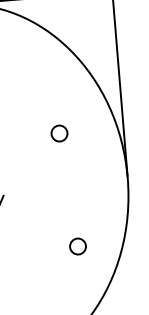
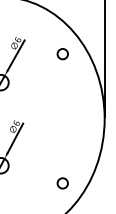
circle: (59, 134) -> (62, 54), moved
circle: (77, 246) -> (62, 183), moved

